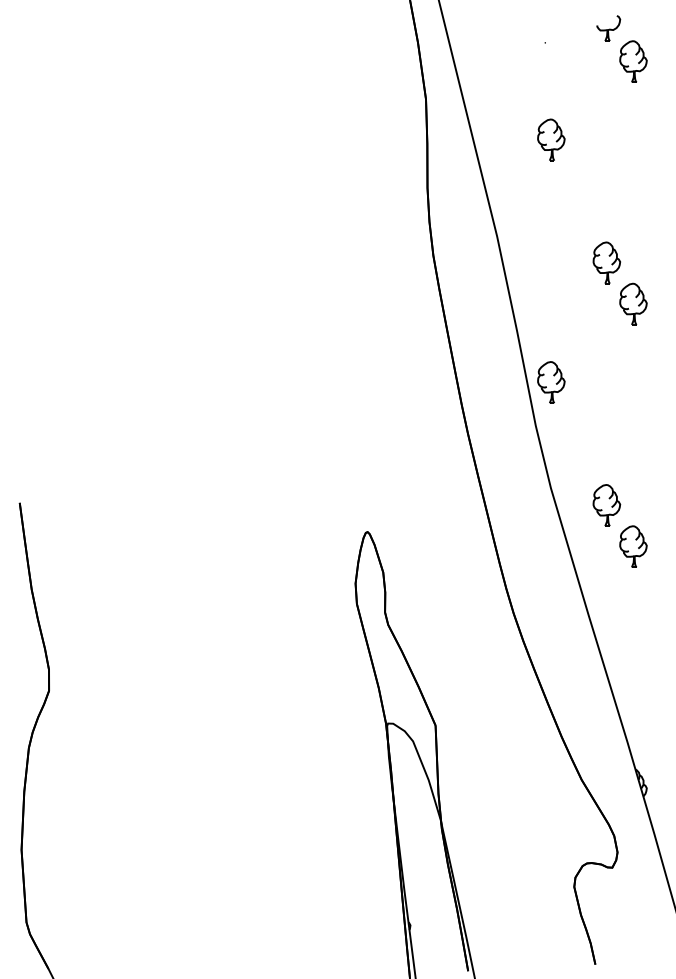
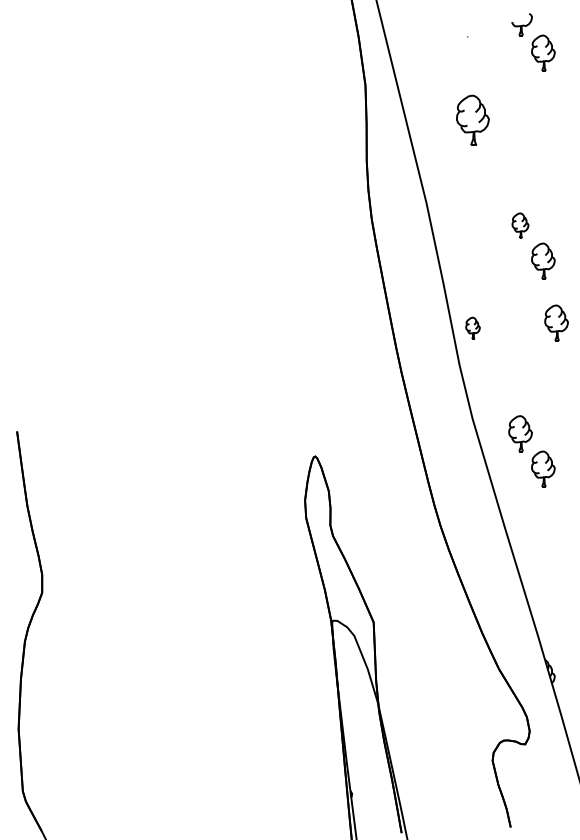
part: (551, 139) -> (473, 119), size x1.4
part: (606, 262) -> (520, 225), size x0.7
part: (648, 376) -> (556, 323), added
part: (551, 382) -> (473, 328), size x0.6

